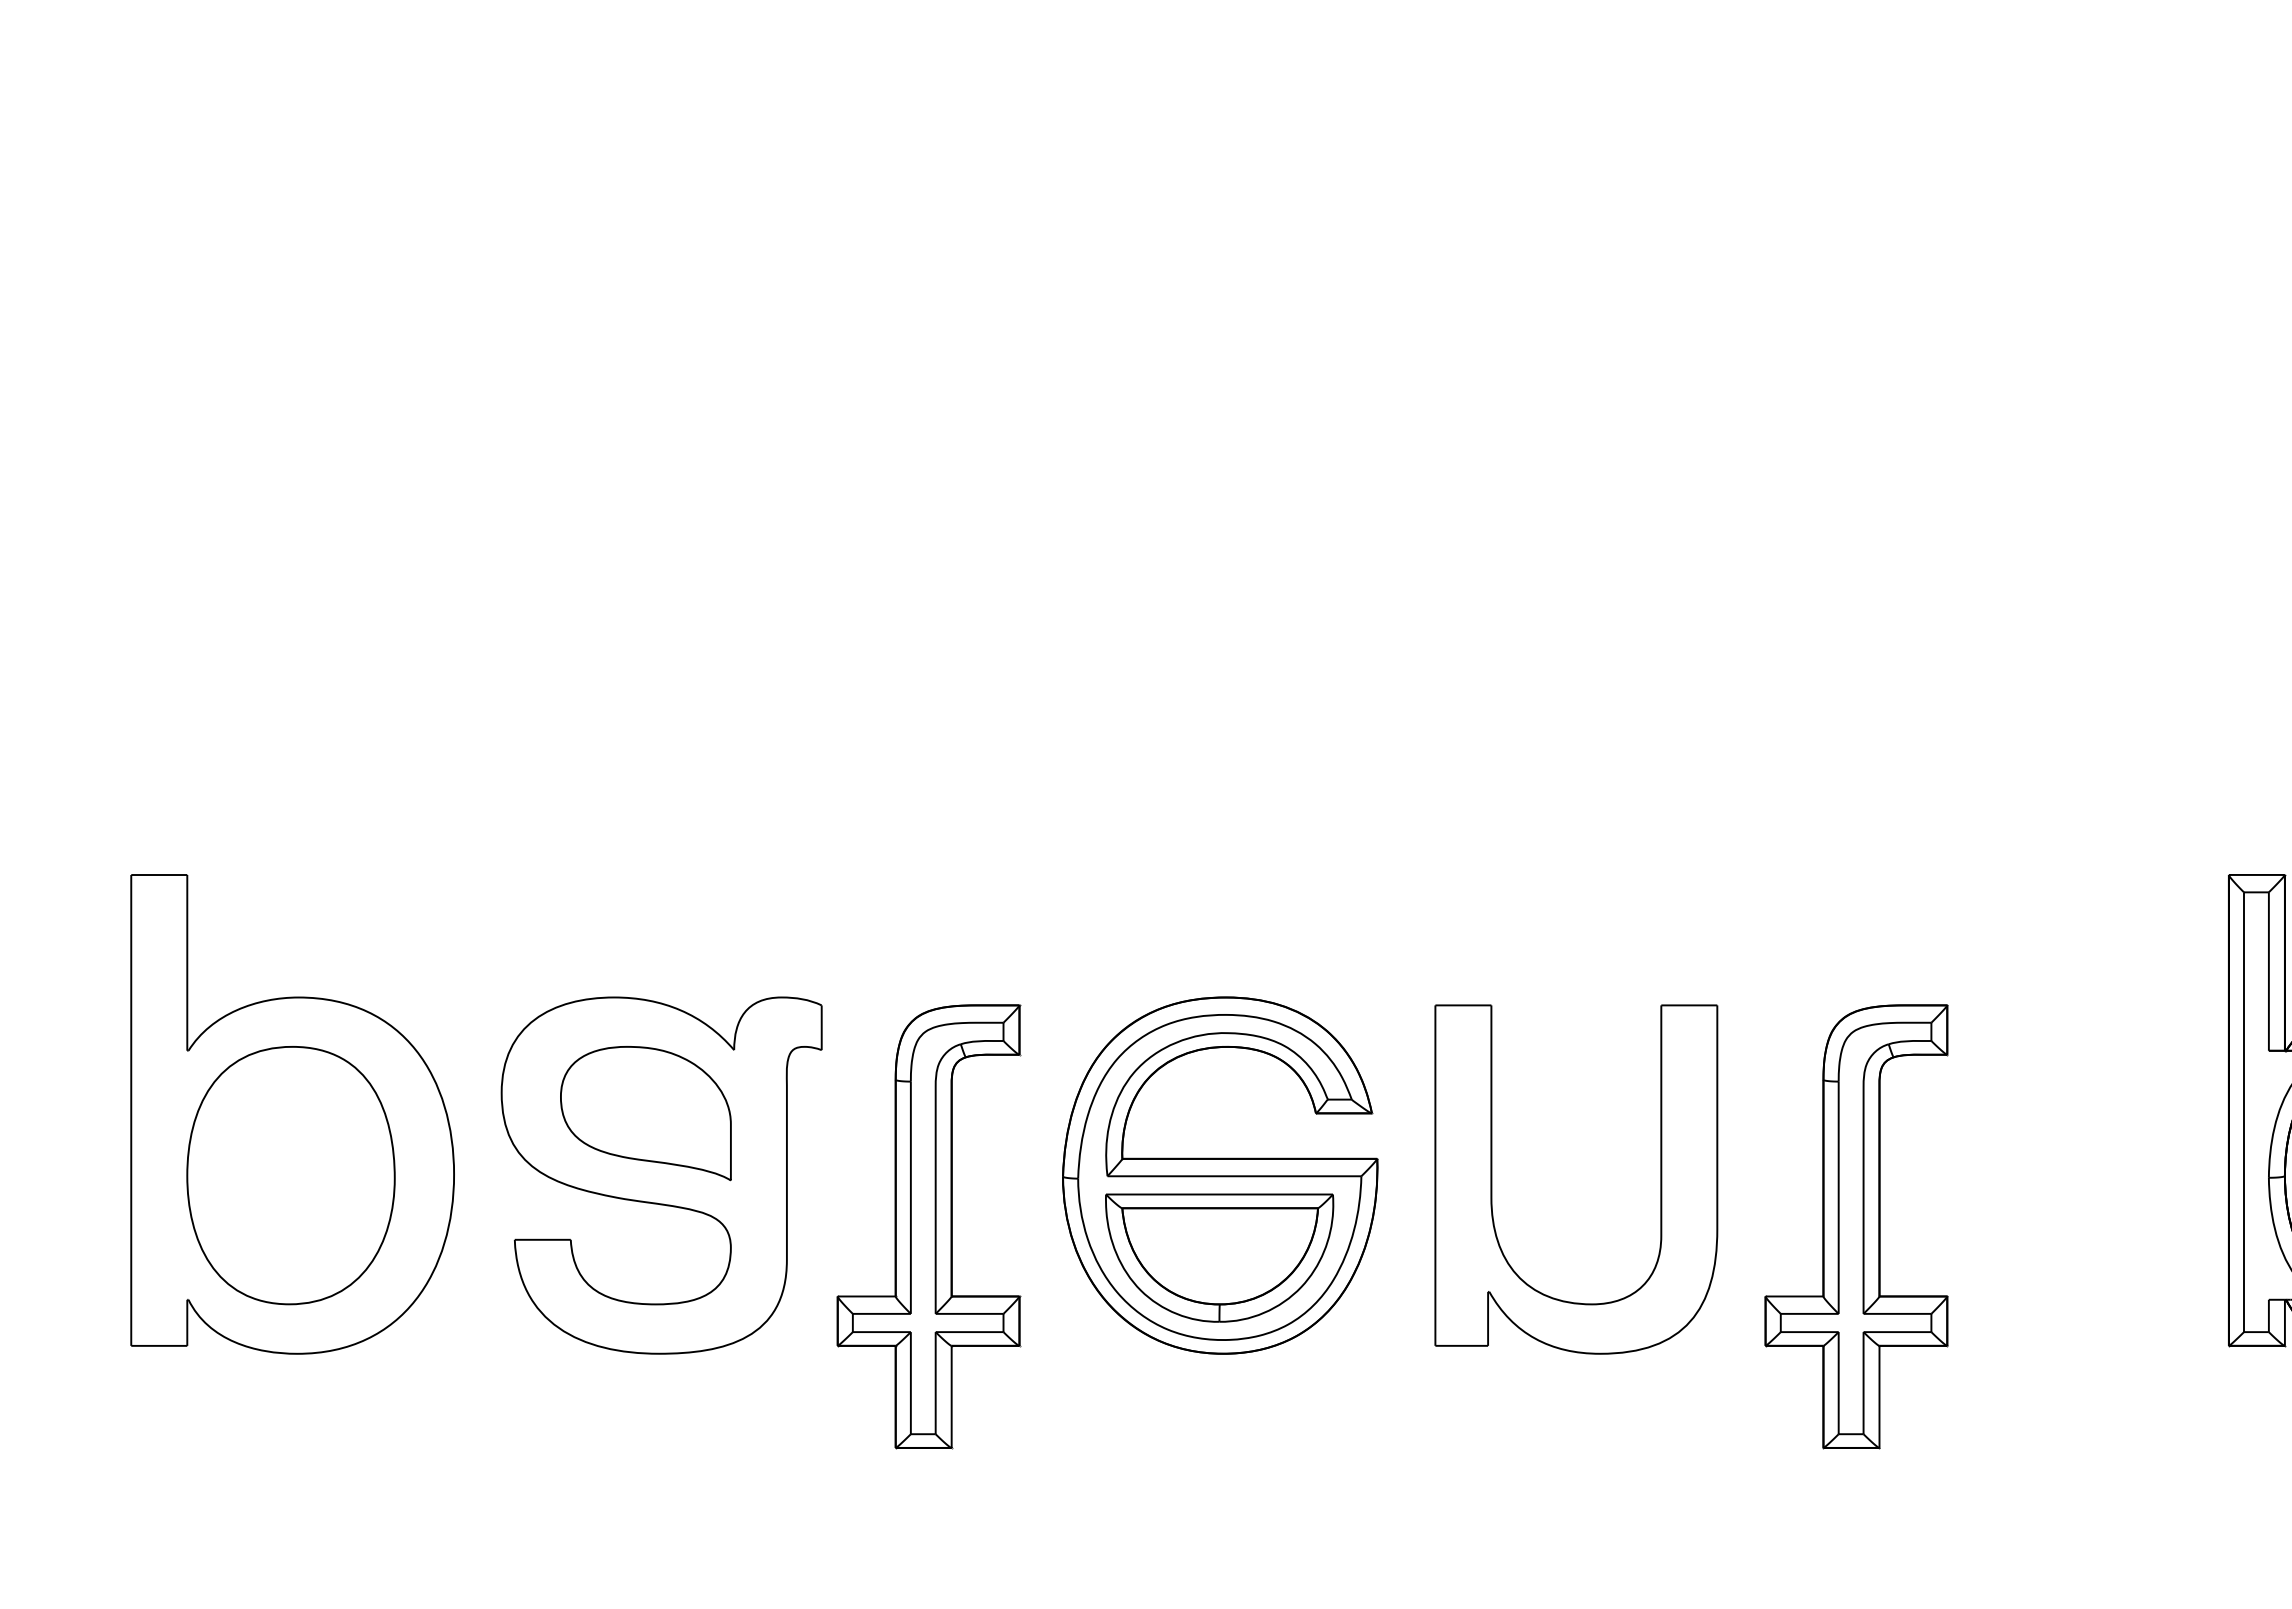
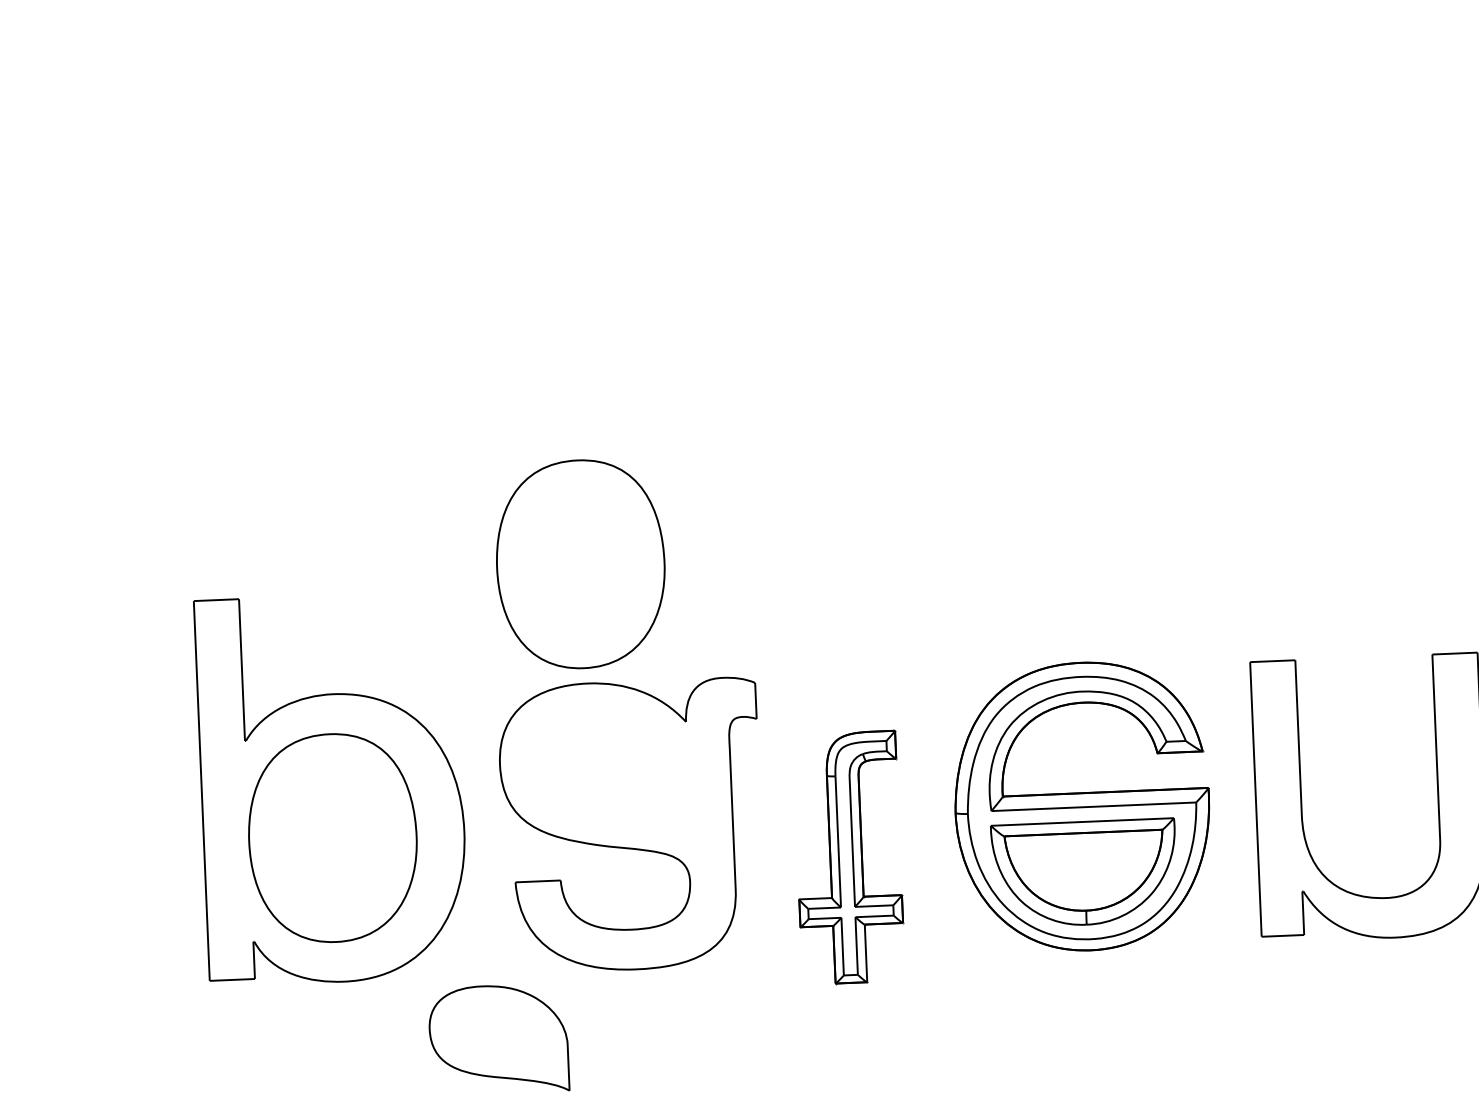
part: (611, 849) -> (580, 564), added
part: (645, 1113) -> (498, 1039), moved
part: (928, 1226) -> (848, 857), size x0.7

